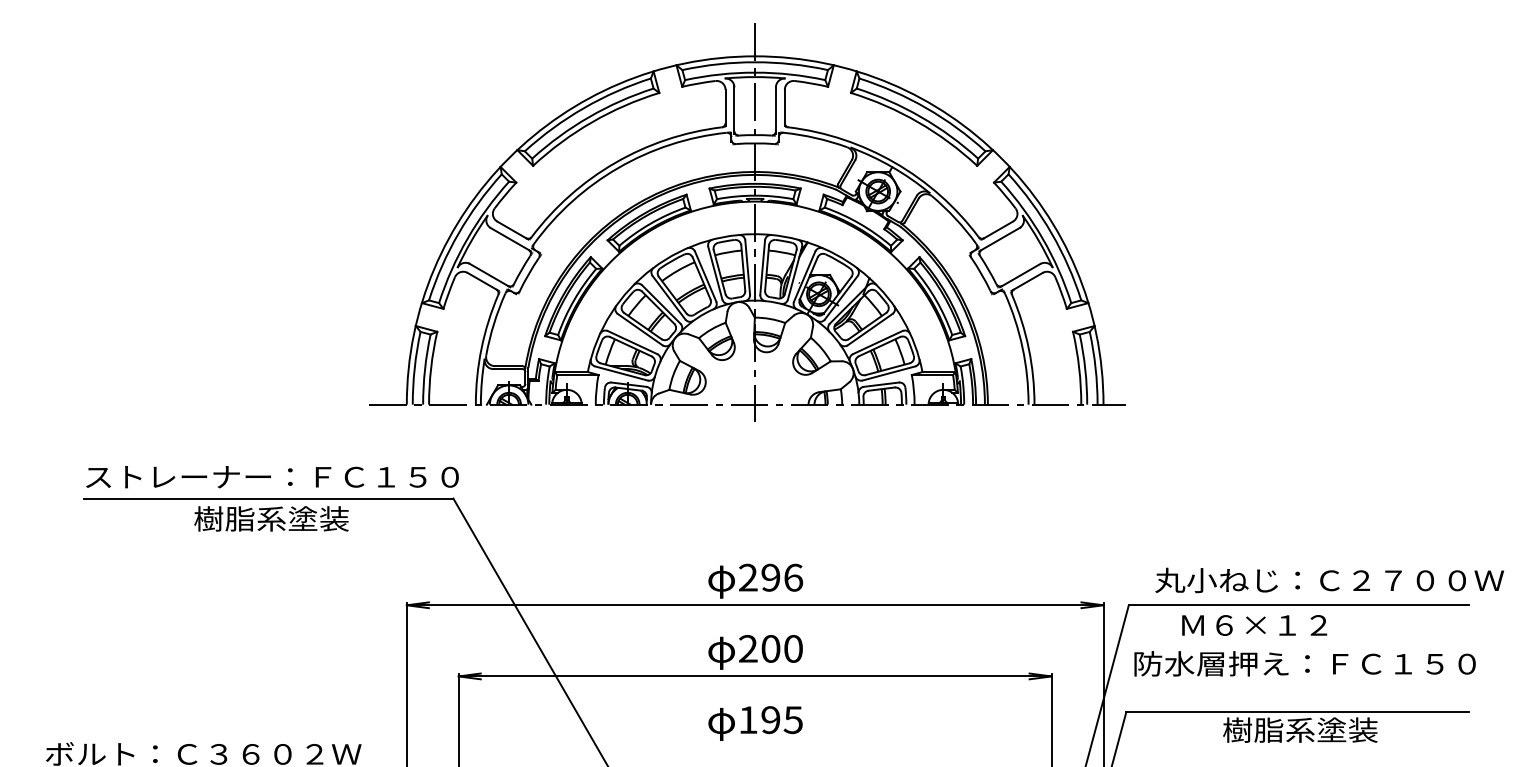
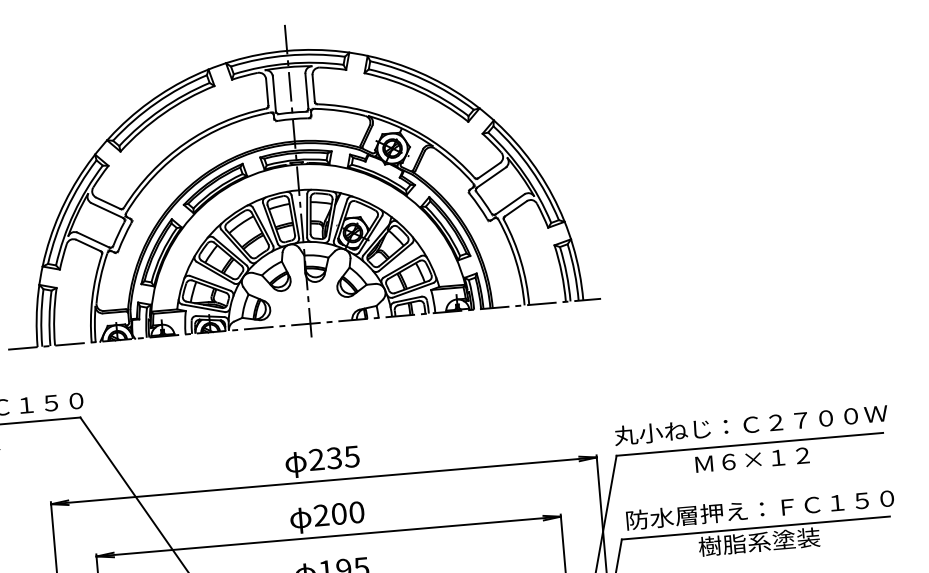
text: (782, 577) -> (343, 457), 296 -> 235
text: (1329, 580) -> (750, 424), moved
text: (1254, 625) -> (752, 460), moved
text: (1304, 663) -> (759, 509), moved

